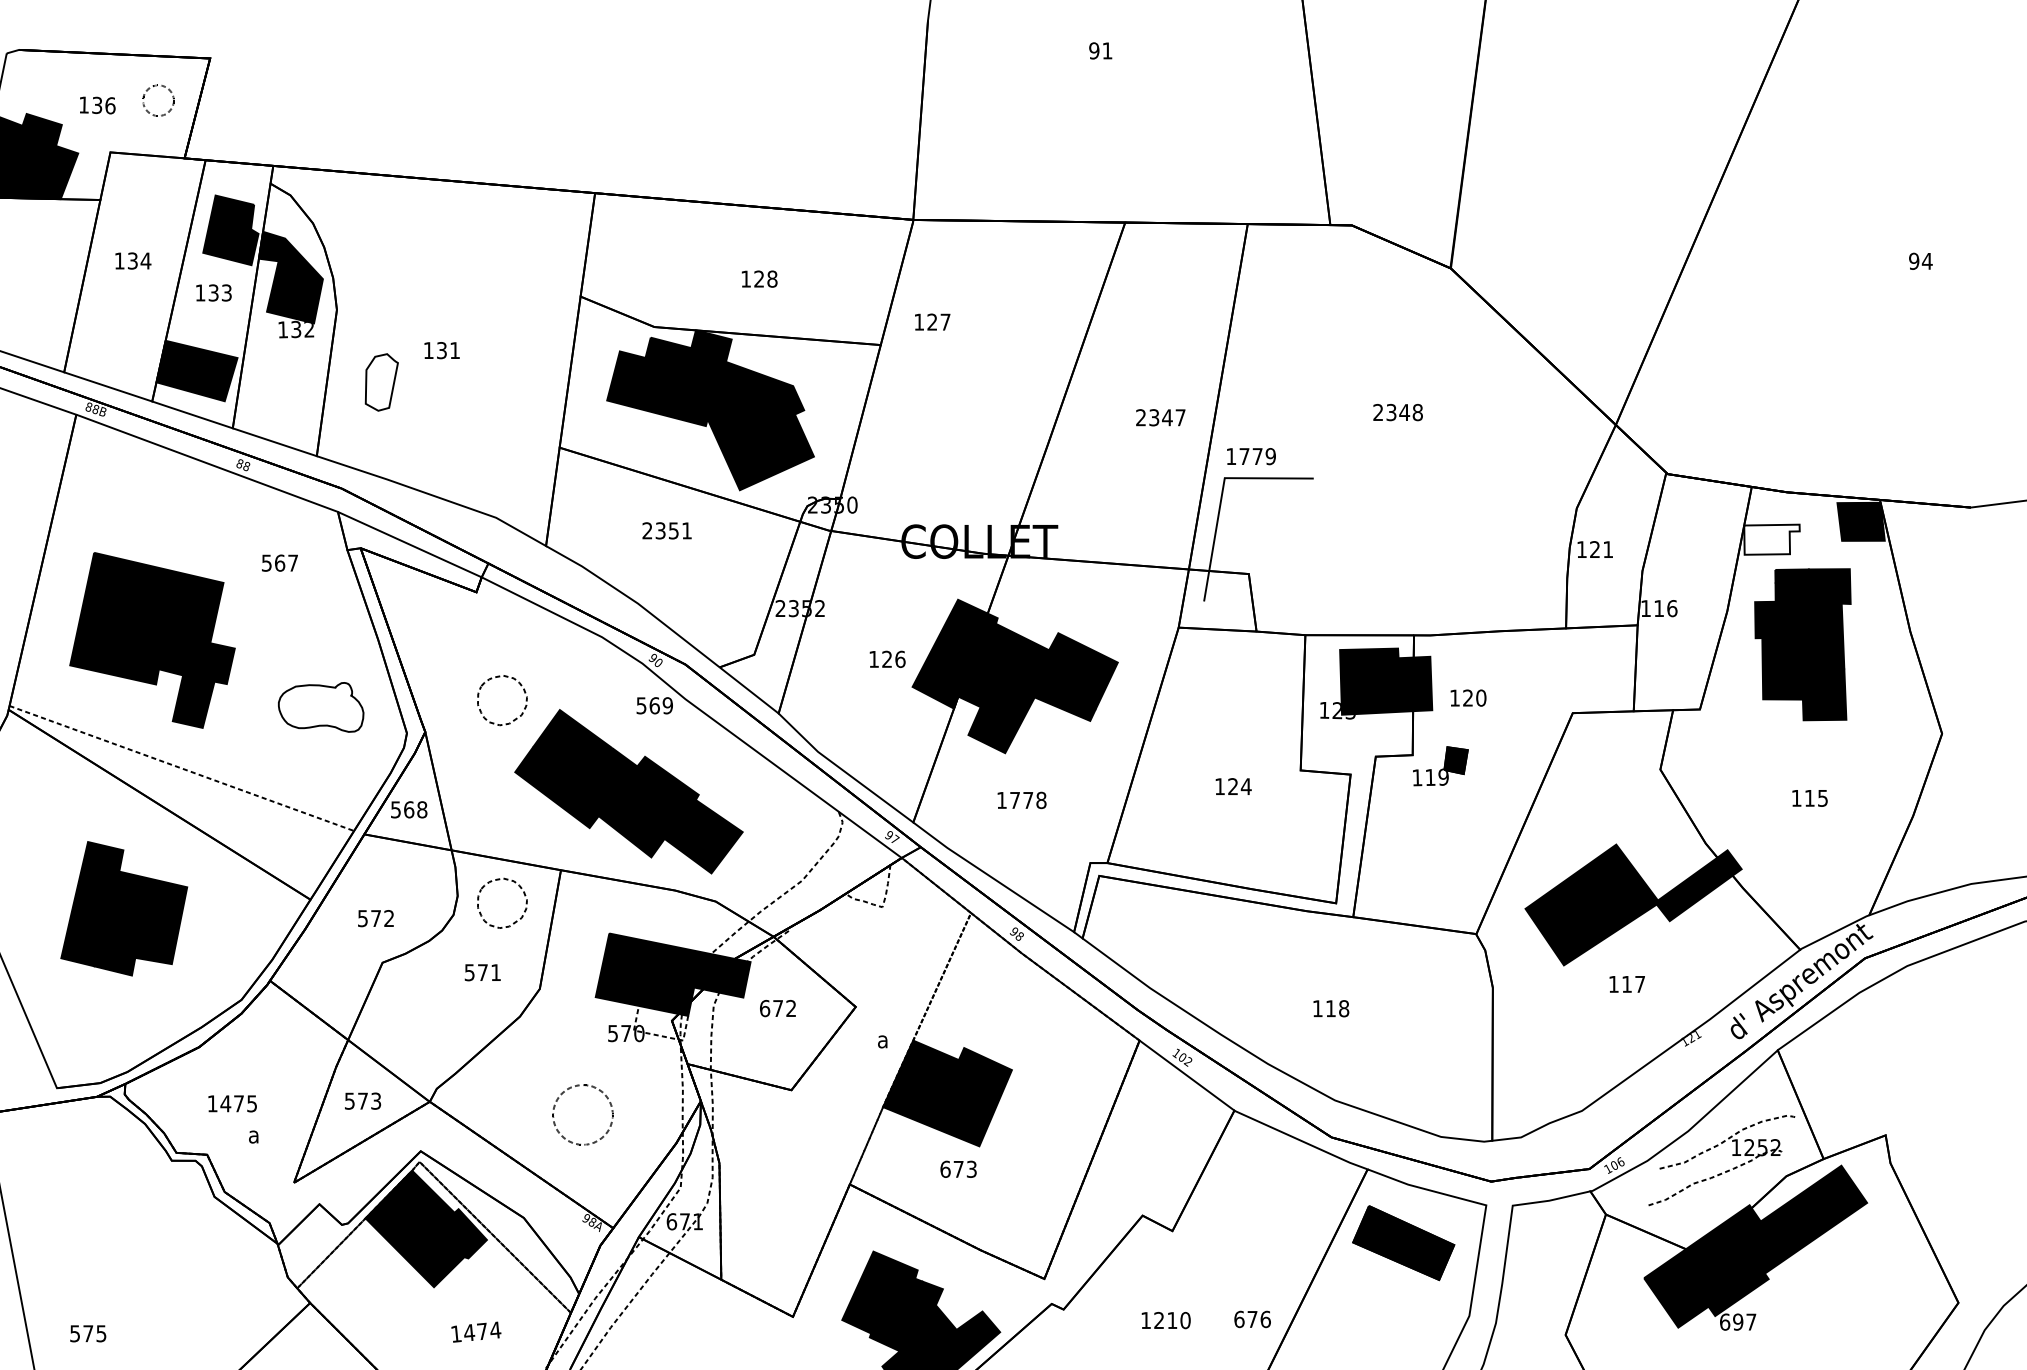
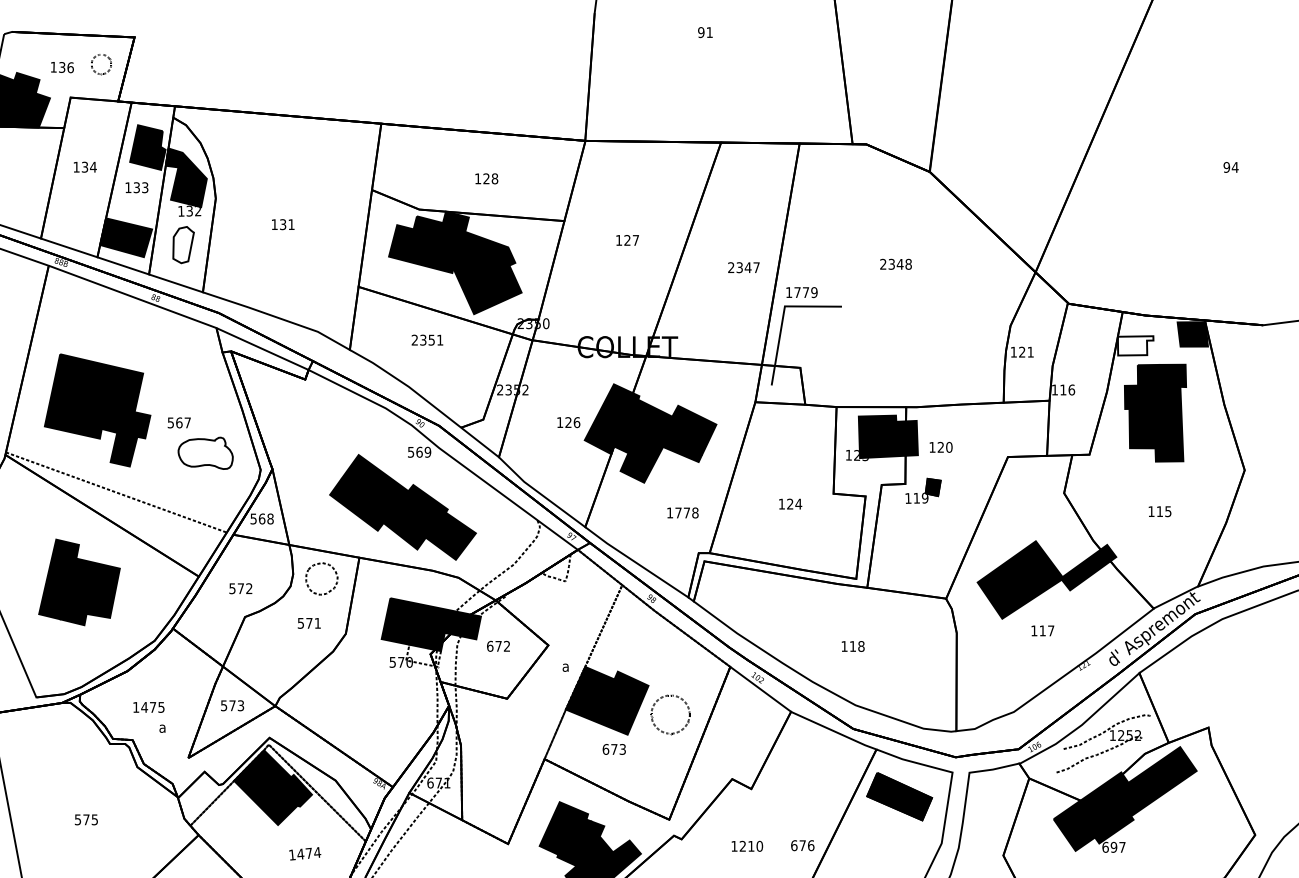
text: (932, 322) -> (627, 240), moved
part: (381, 383) -> (183, 245), moved
text: (278, 562) -> (178, 422), moved
curve: (500, 677) -> (320, 434), removed
text: (1021, 799) -> (682, 512), moved
part: (556, 1119) -> (653, 717), moved
text: (86, 1333) -> (85, 819), moved

